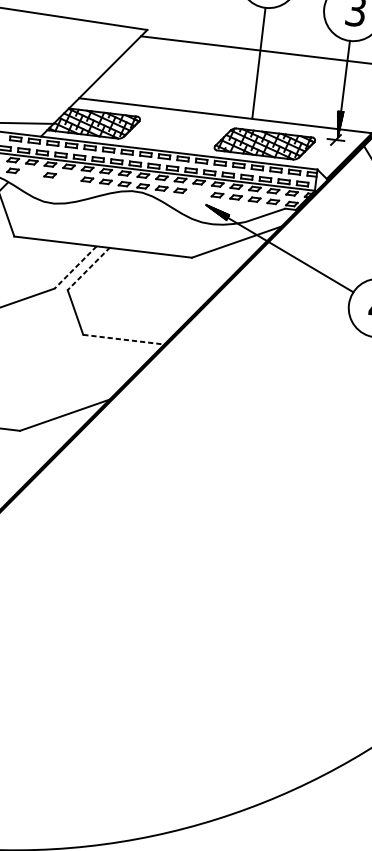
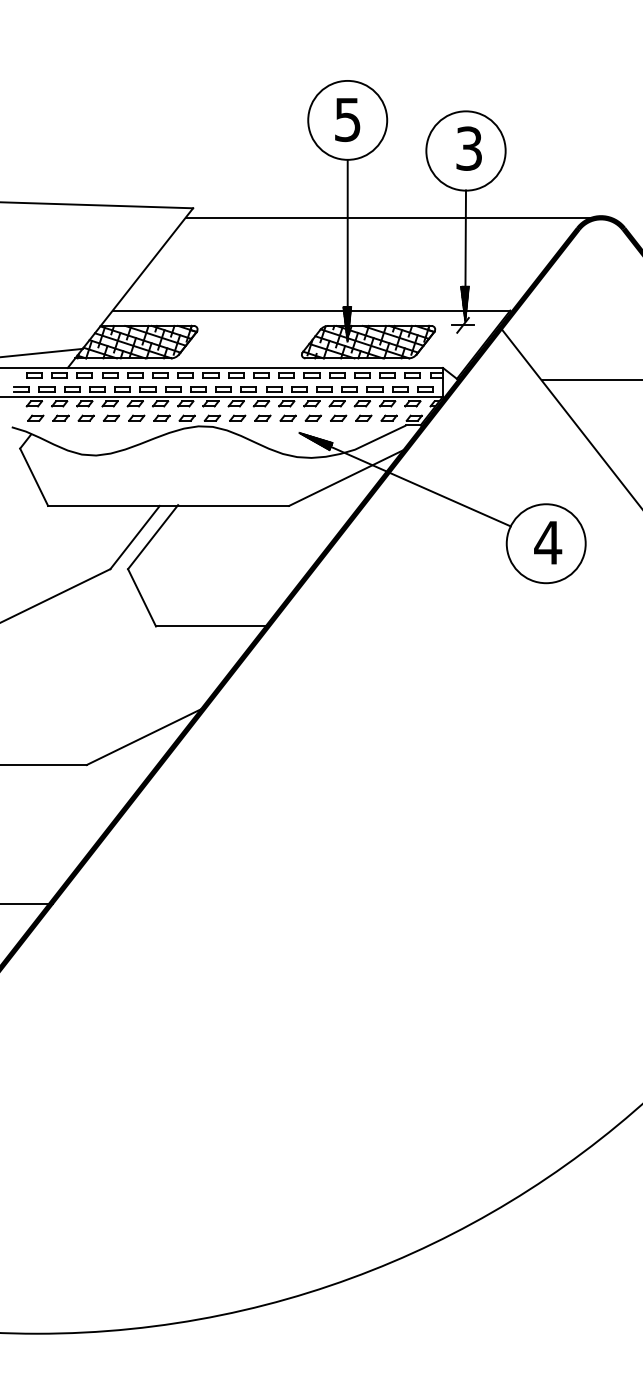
hatch: (250, 129) -> (347, 324), added
part: (31, 172) -> (60, 417), added
part: (68, 176) -> (111, 417), added
part: (198, 192) -> (287, 417), added
line: (75, 267) -> (134, 537), dashed -> solid
line: (89, 269) -> (153, 537), dashed -> solid
line: (124, 339) -> (211, 626), dashed -> solid

